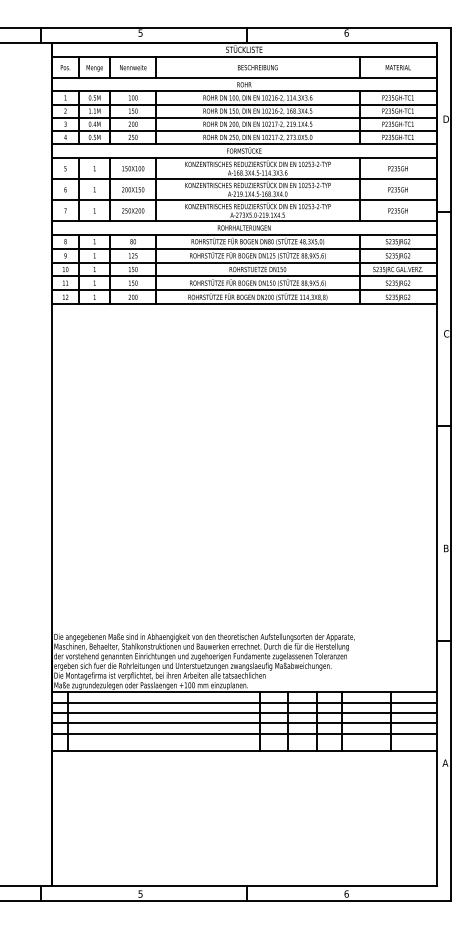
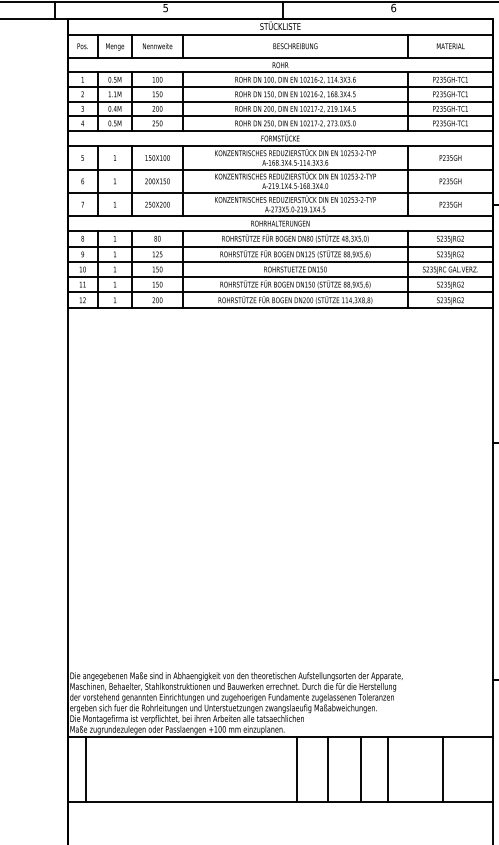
line: (243, 702) -> (279, 748), removed
line: (243, 713) -> (279, 760), removed
line: (243, 723) -> (279, 771), removed
line: (243, 733) -> (279, 782), removed

